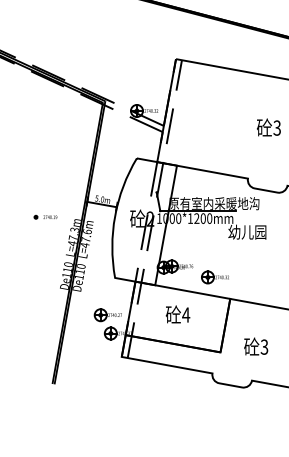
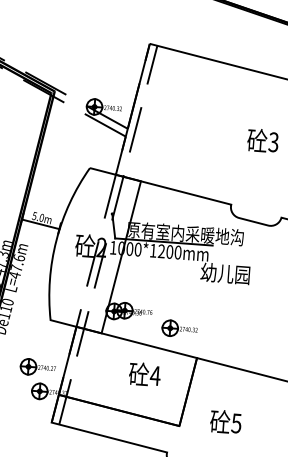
text: (177, 314) -> (144, 374), moved
text: (264, 346) -> (236, 422), 3 -> 5

